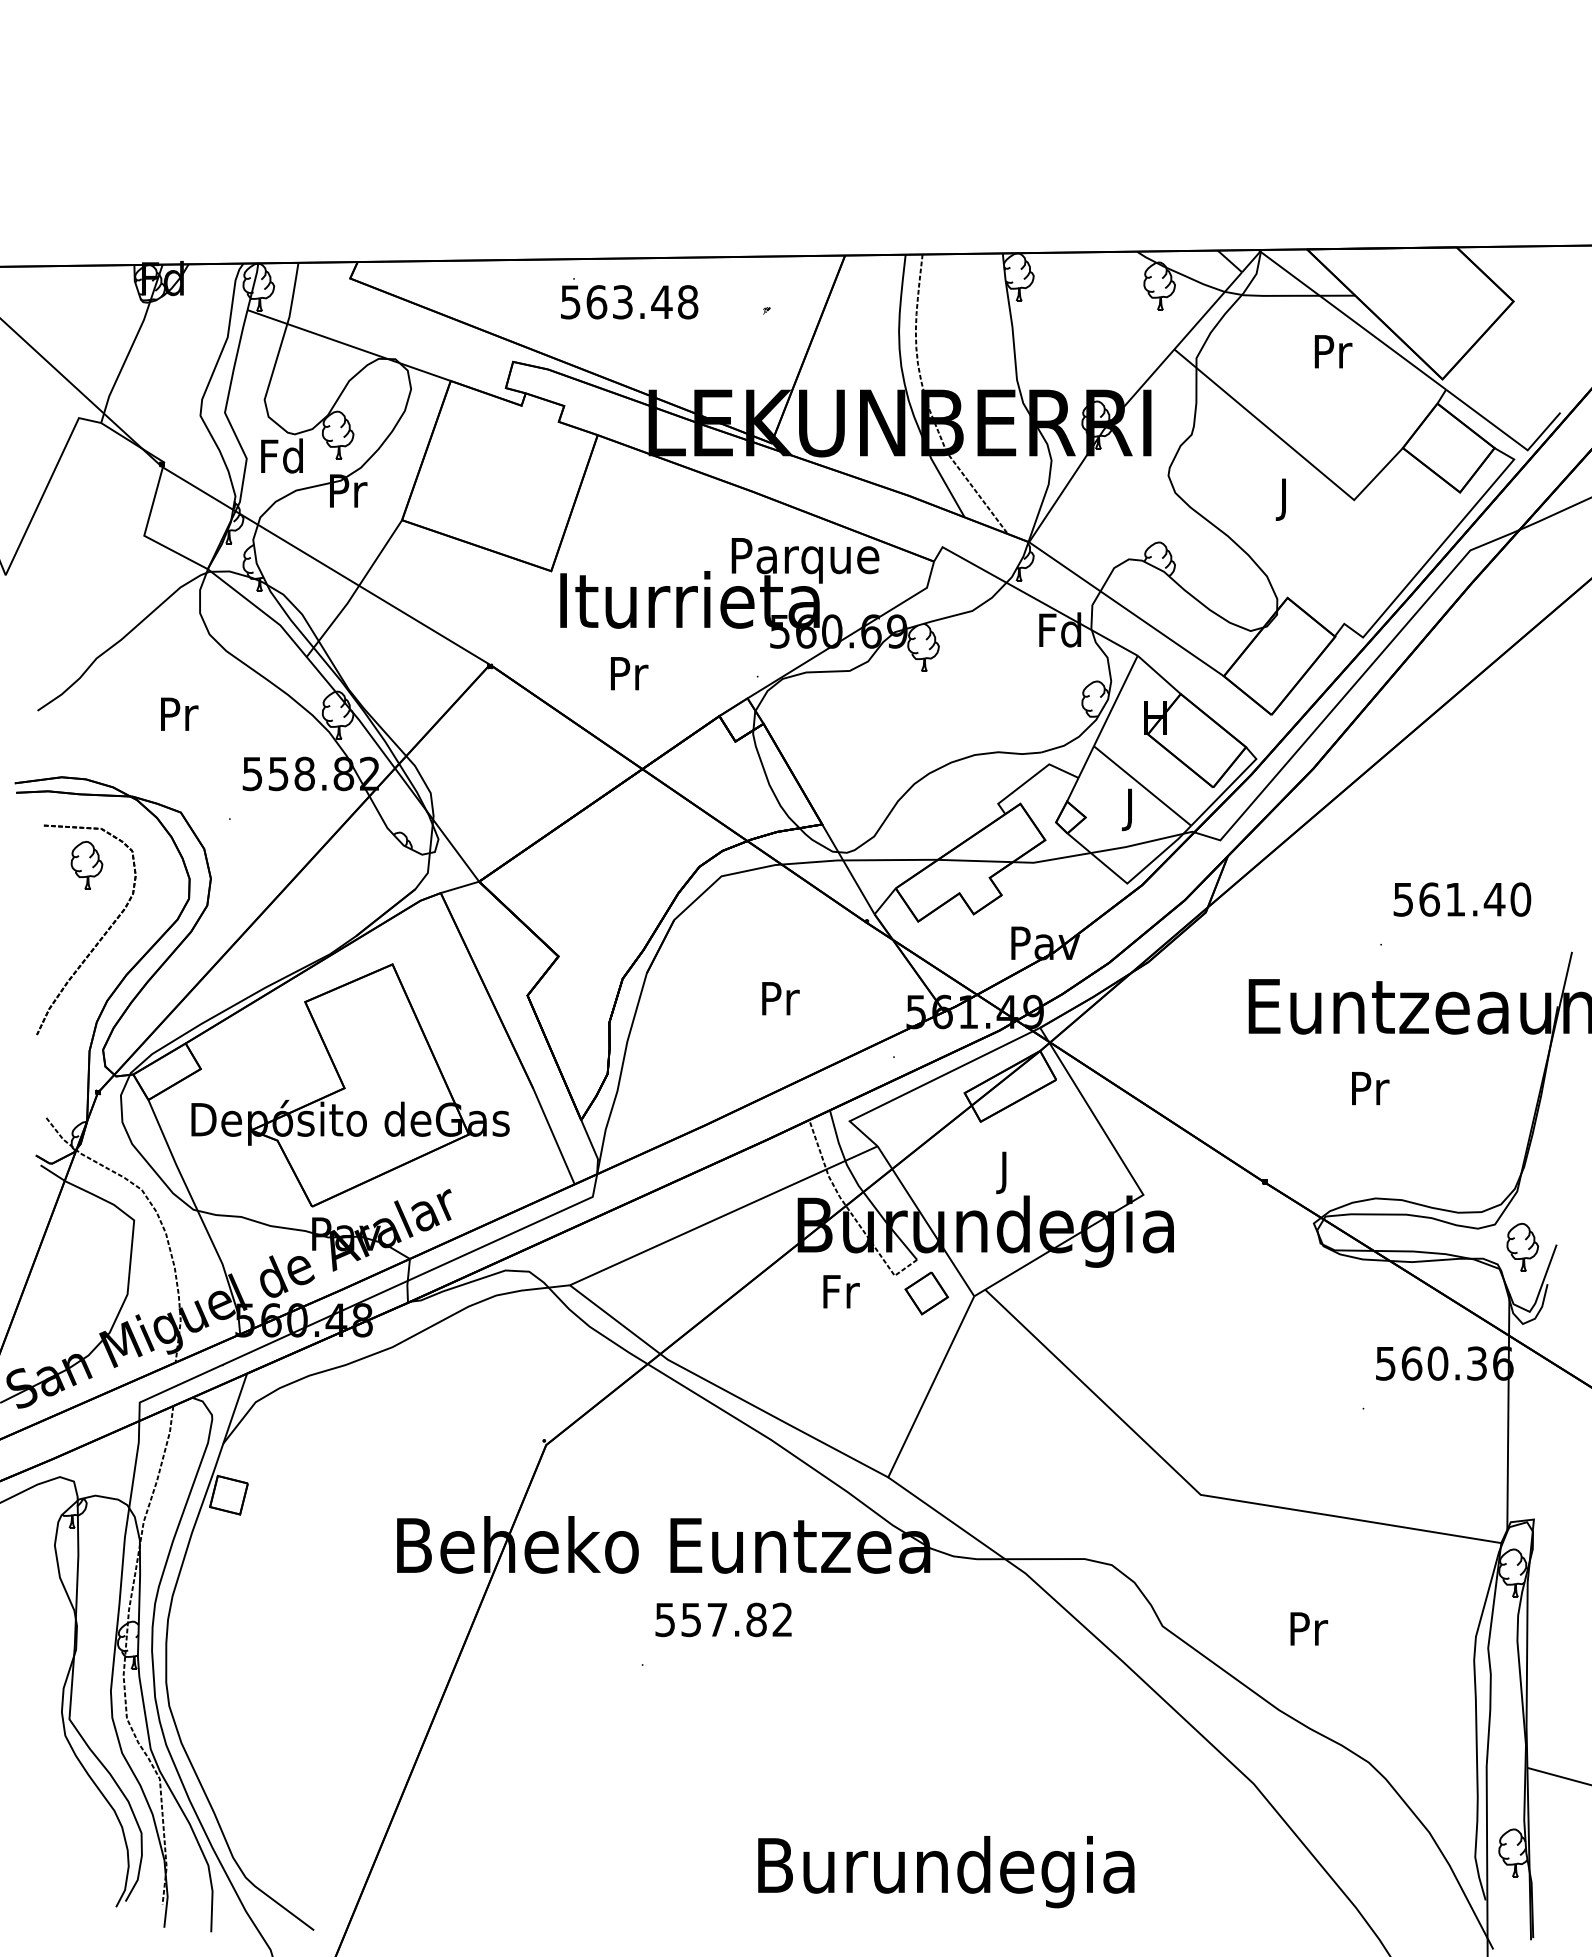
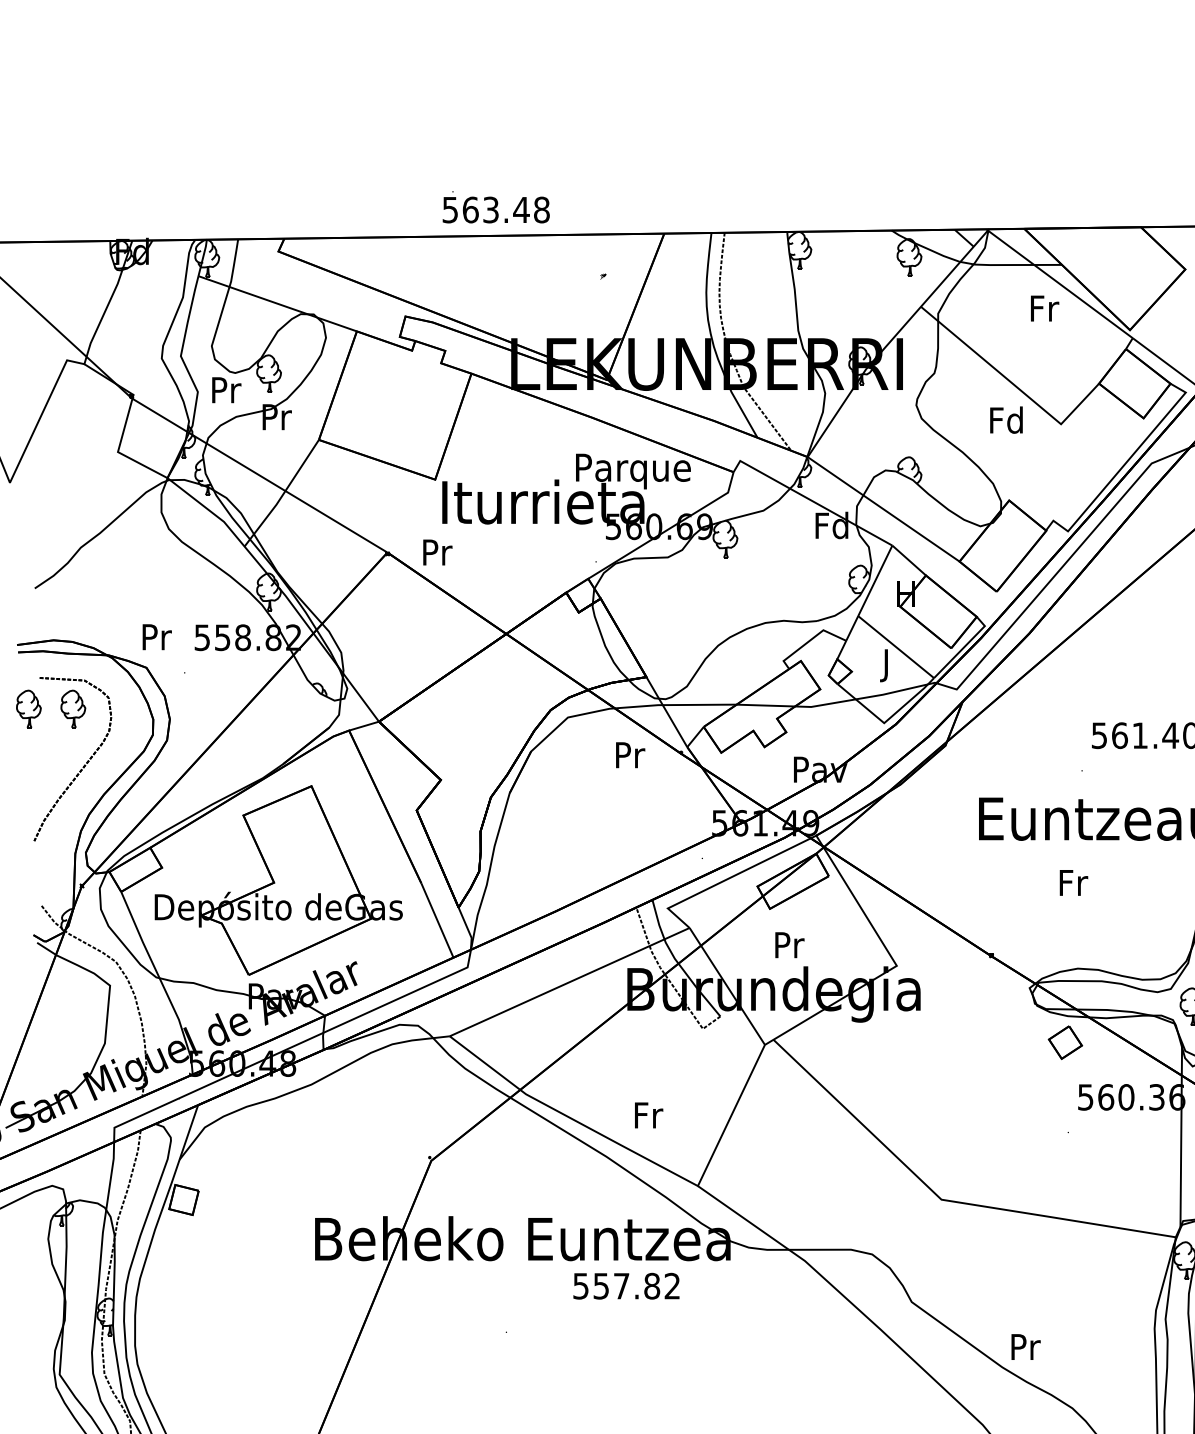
text: (629, 298) -> (496, 207), moved
text: (1333, 351) -> (1044, 308), Pr -> Fr
text: (281, 455) -> (224, 389), Fd -> Pr
text: (1283, 498) -> (1006, 423), J -> Fd
text: (629, 673) -> (437, 552), moved
text: (179, 713) -> (157, 636), moved
part: (29, 865) -> (28, 709), added
text: (780, 998) -> (630, 755), moved
text: (1370, 1088) -> (1073, 882), Pr -> Fr
text: (1006, 1172) -> (790, 948), J -> Pr
text: (841, 1291) -> (648, 1115), moved
part: (926, 1293) -> (1065, 1042), moved
text: (723, 1619) -> (626, 1285), moved
text: (1309, 1628) -> (1026, 1346), moved

